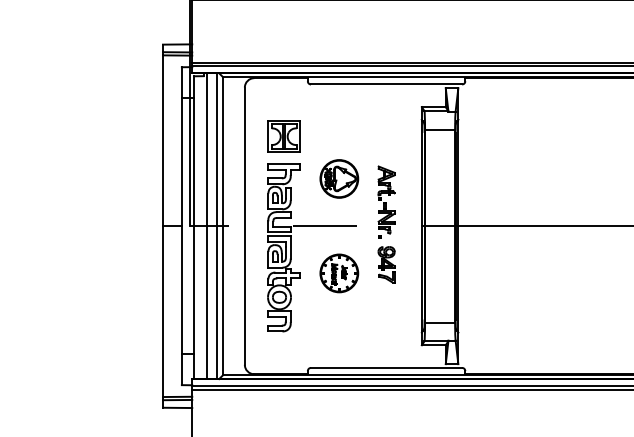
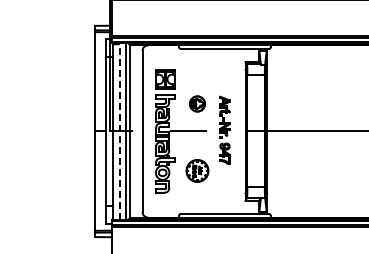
part: (339, 178) -> (197, 103), size x0.7
line: (206, 226) -> (120, 131), solid -> dashed
part: (339, 272) -> (197, 170), moved

